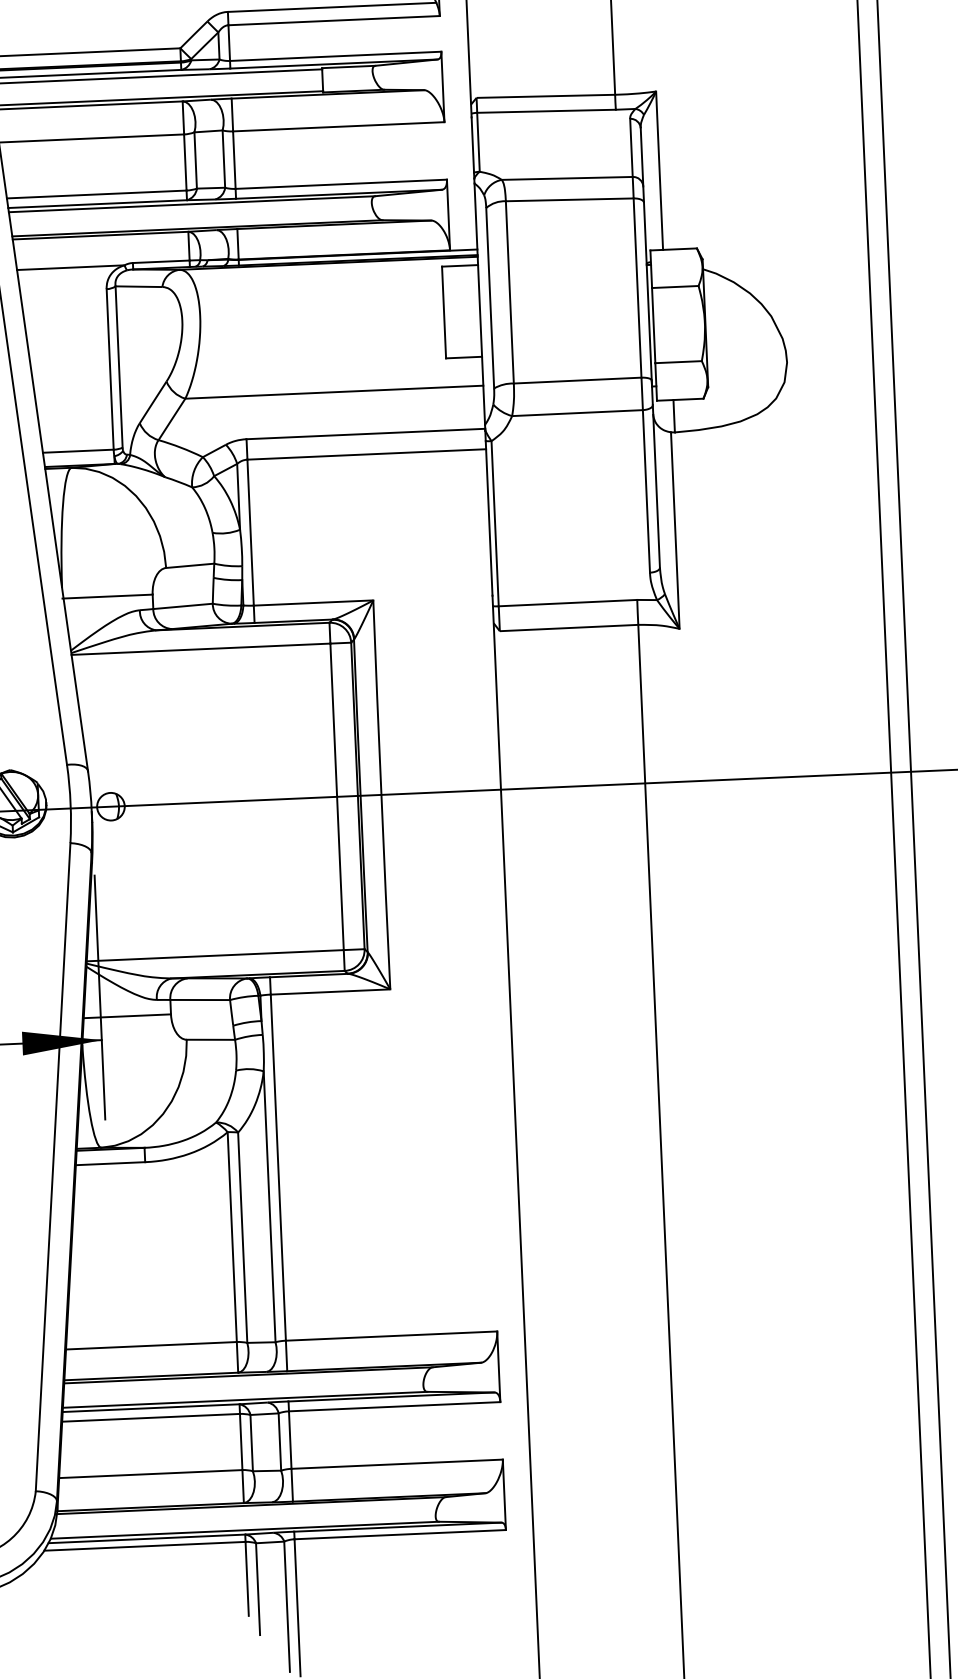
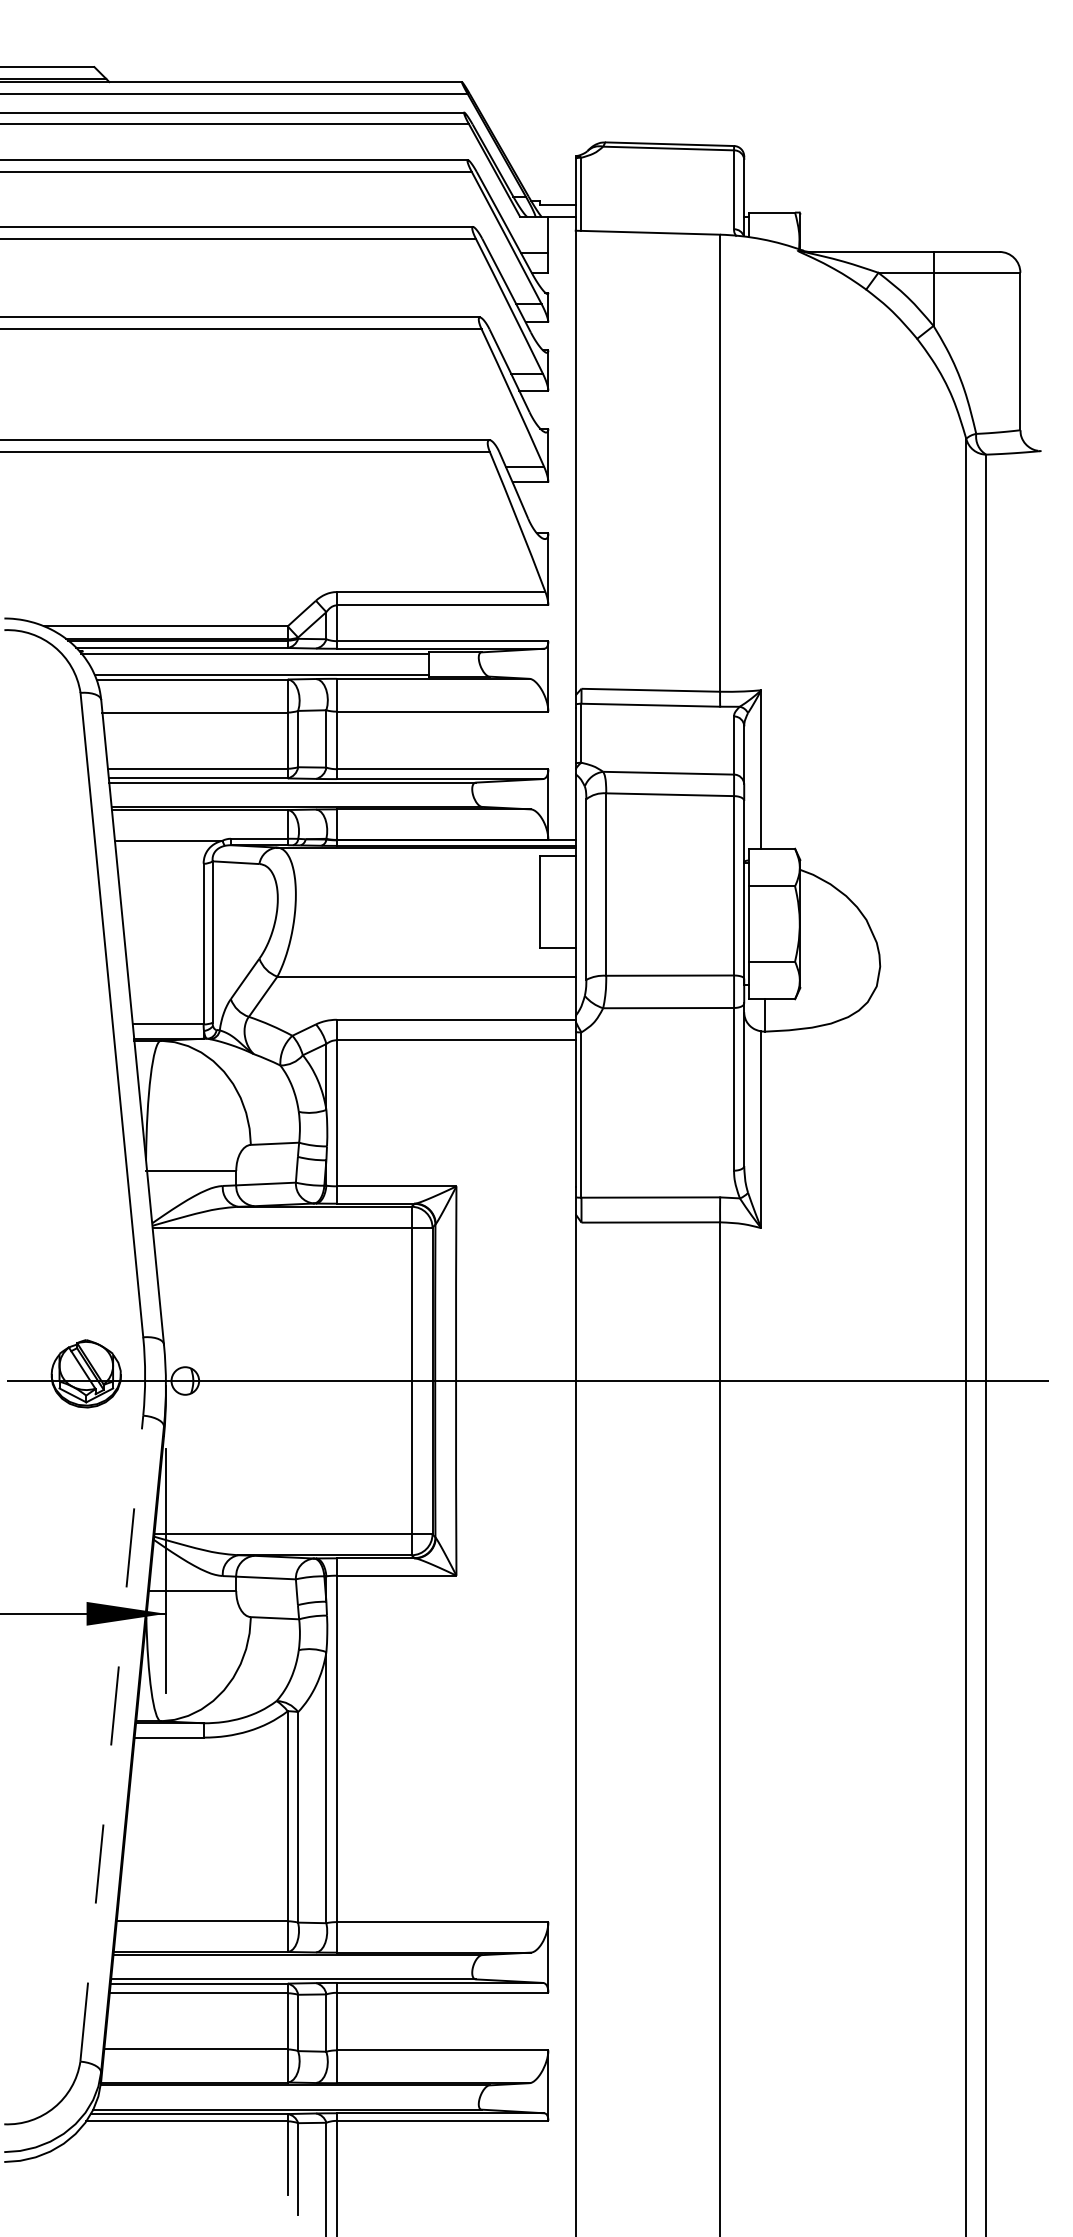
line: (52, 1167) -> (111, 1738), solid -> dashed

